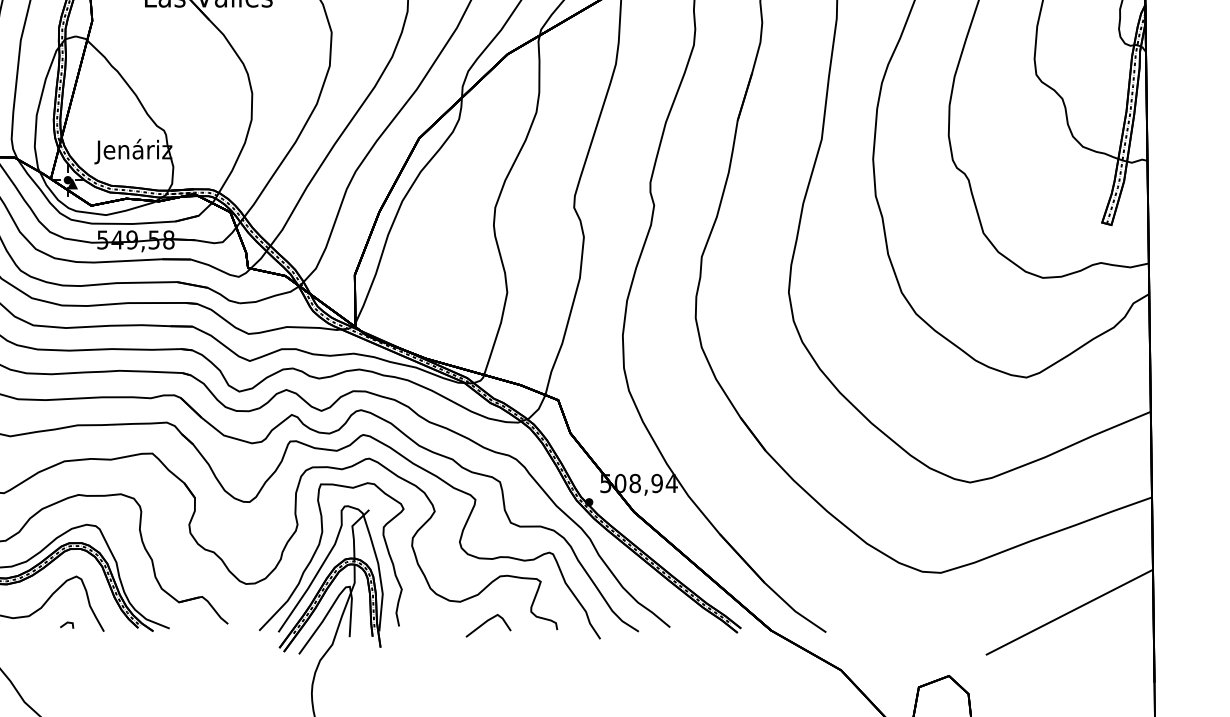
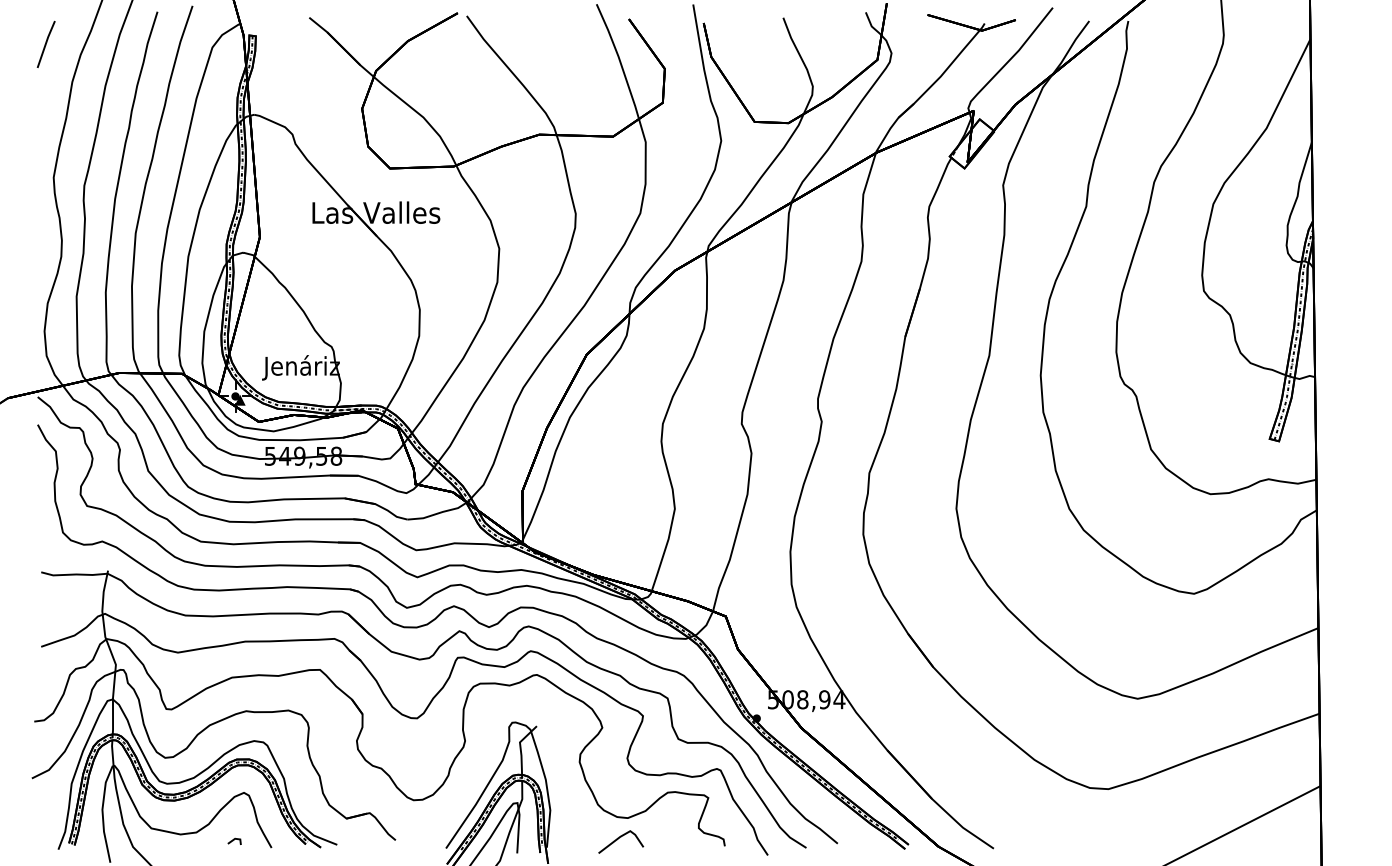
curve: (317, 549) -> (485, 765), removed
line: (486, 622) -> (619, 838), moved

